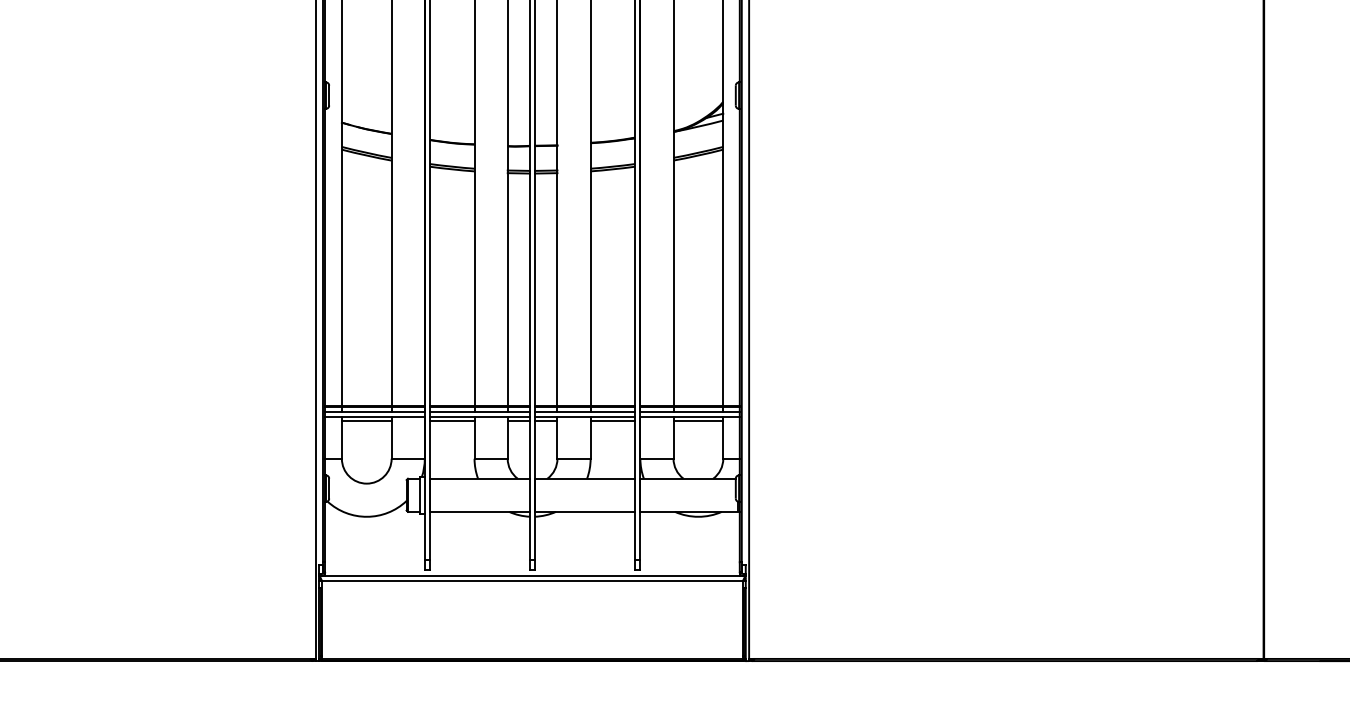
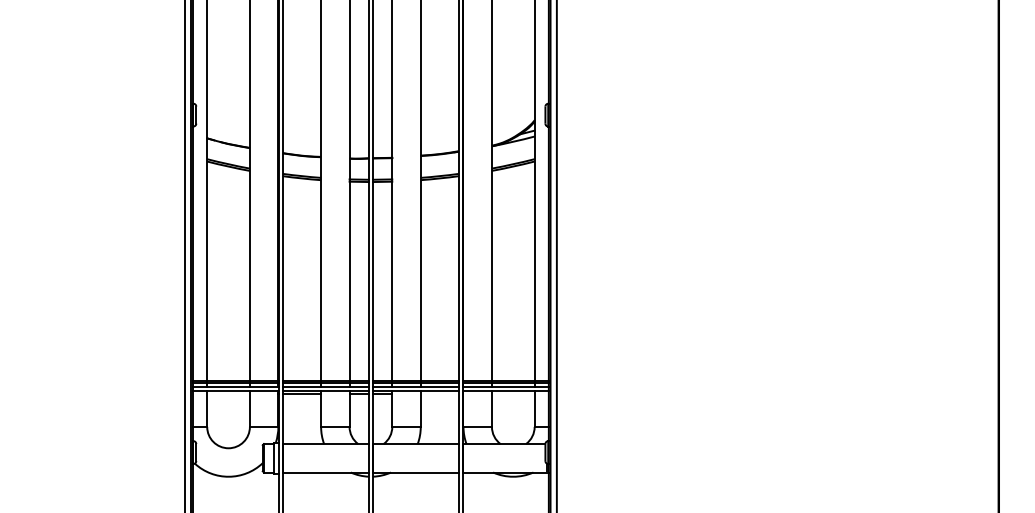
line: (366, 420) -> (228, 394), removed
line: (612, 420) -> (439, 394), removed
line: (698, 420) -> (513, 394), removed

